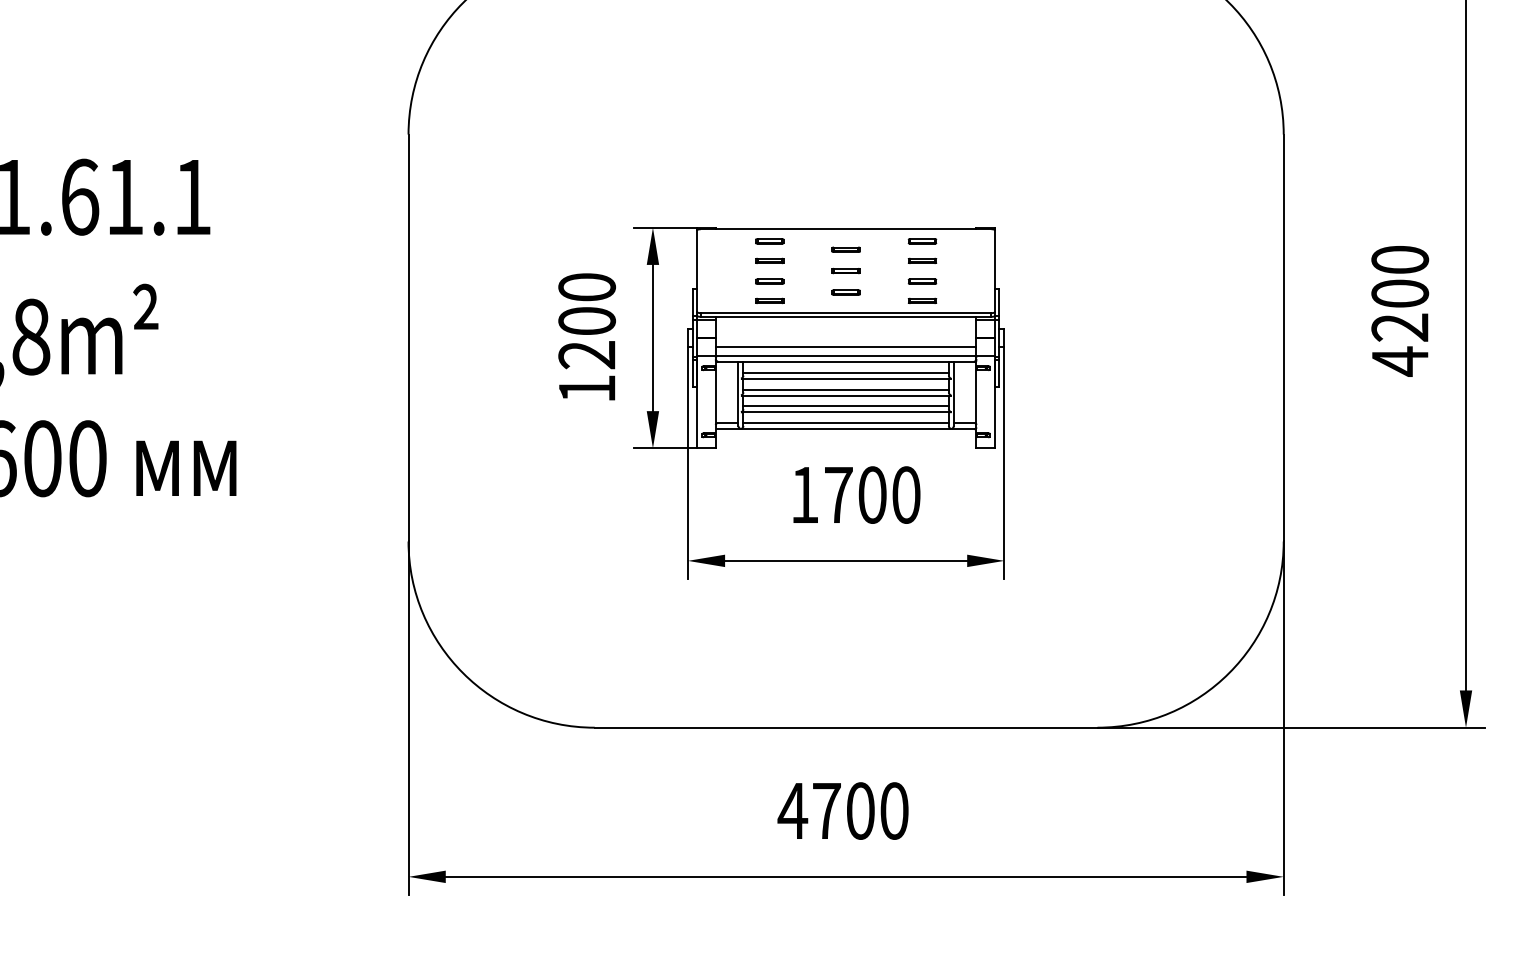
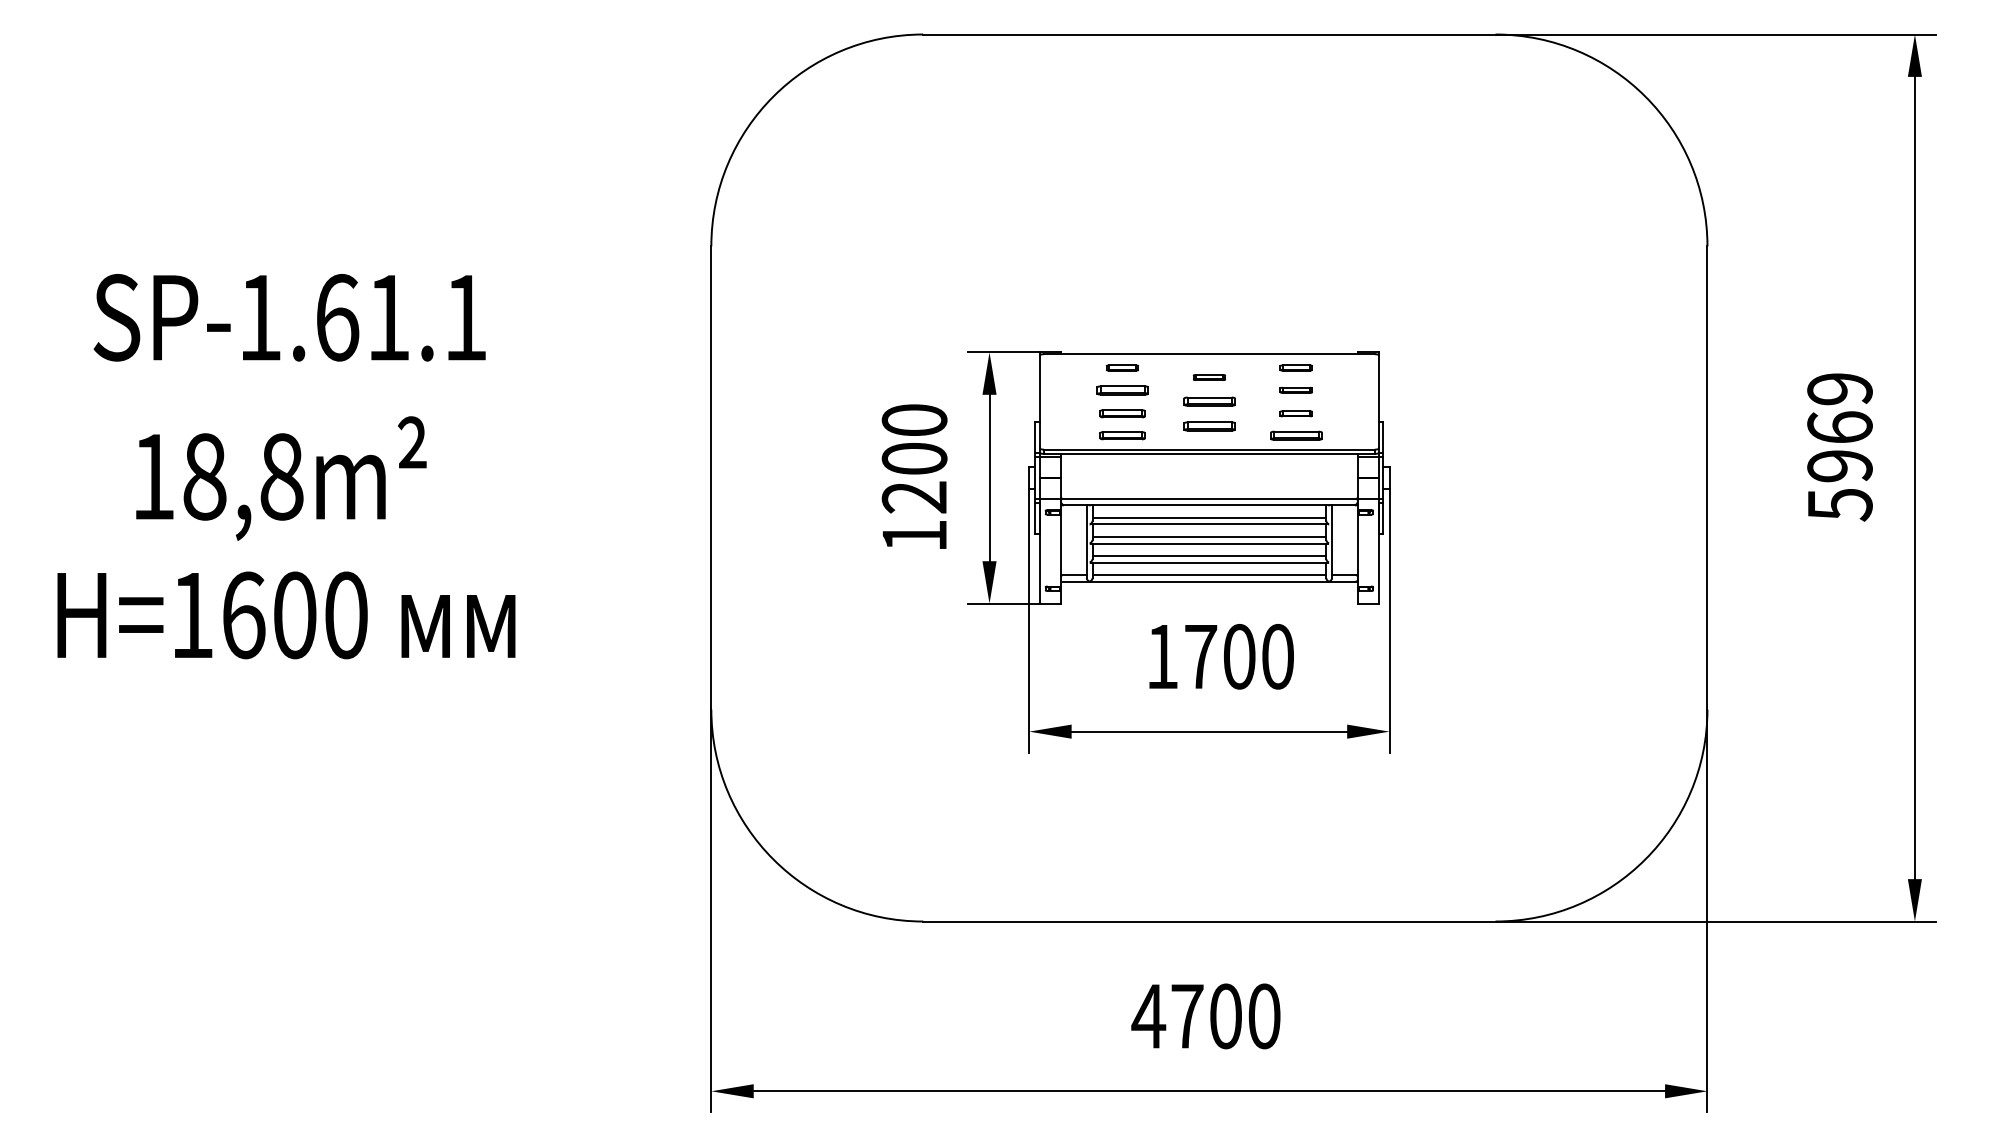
part: (768, 260) -> (1121, 389), size x1.6
part: (845, 270) -> (1208, 401), size x1.6
part: (768, 281) -> (1121, 413), size x1.4
part: (845, 291) -> (1208, 425), size x1.6
part: (768, 300) -> (1121, 435), size x1.4
part: (921, 300) -> (1295, 435), size x1.6
text: (1399, 311) -> (1839, 447), 4200 -> 5969
line: (846, 347) -> (1209, 488), removed

